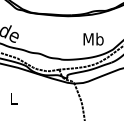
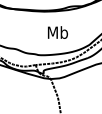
text: (93, 38) -> (57, 31), moved

